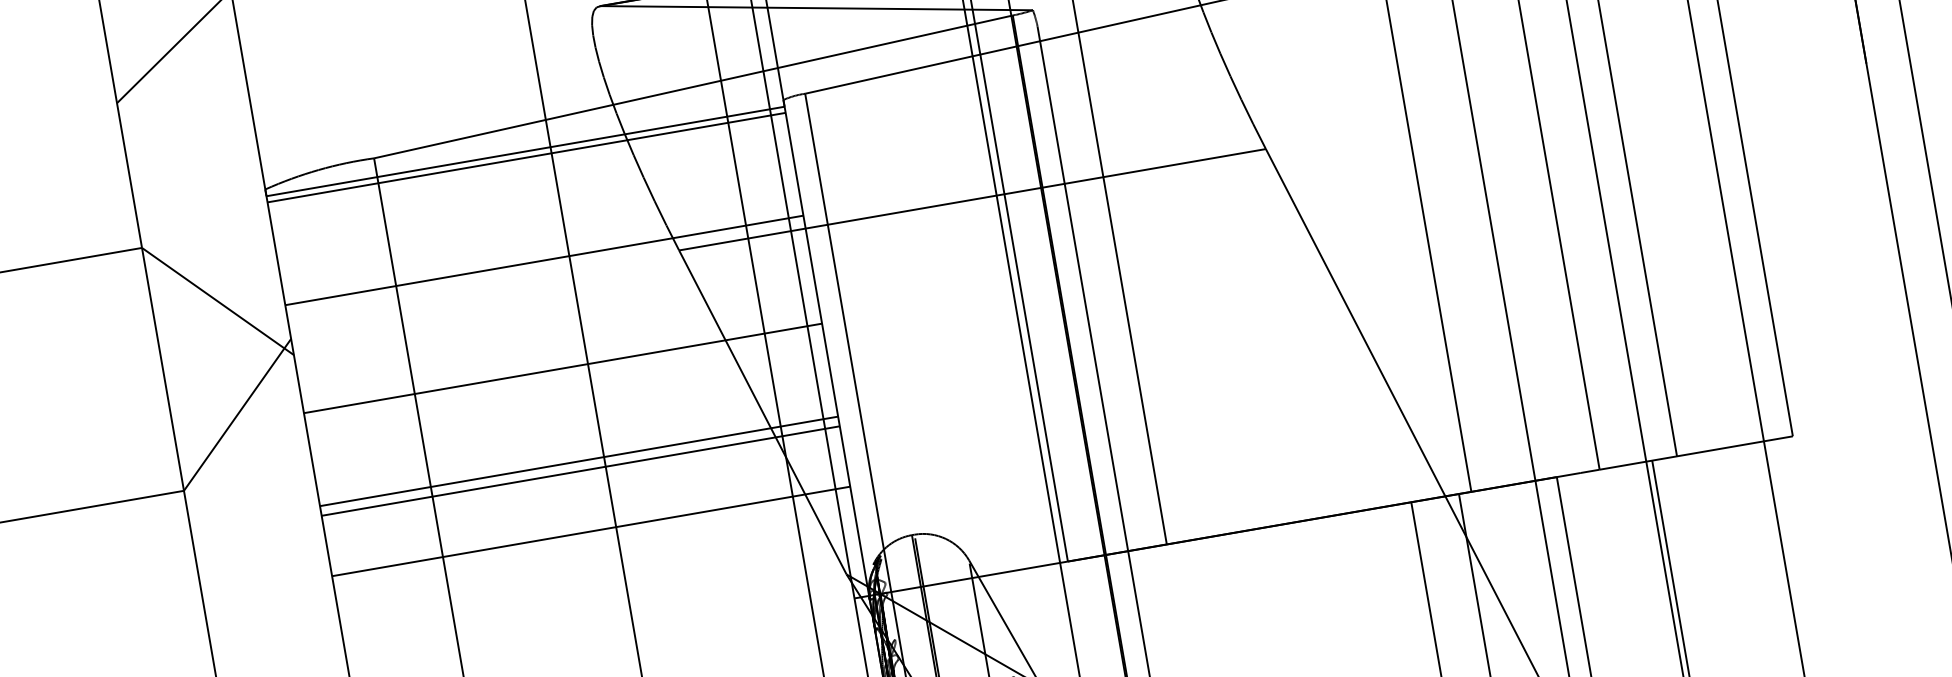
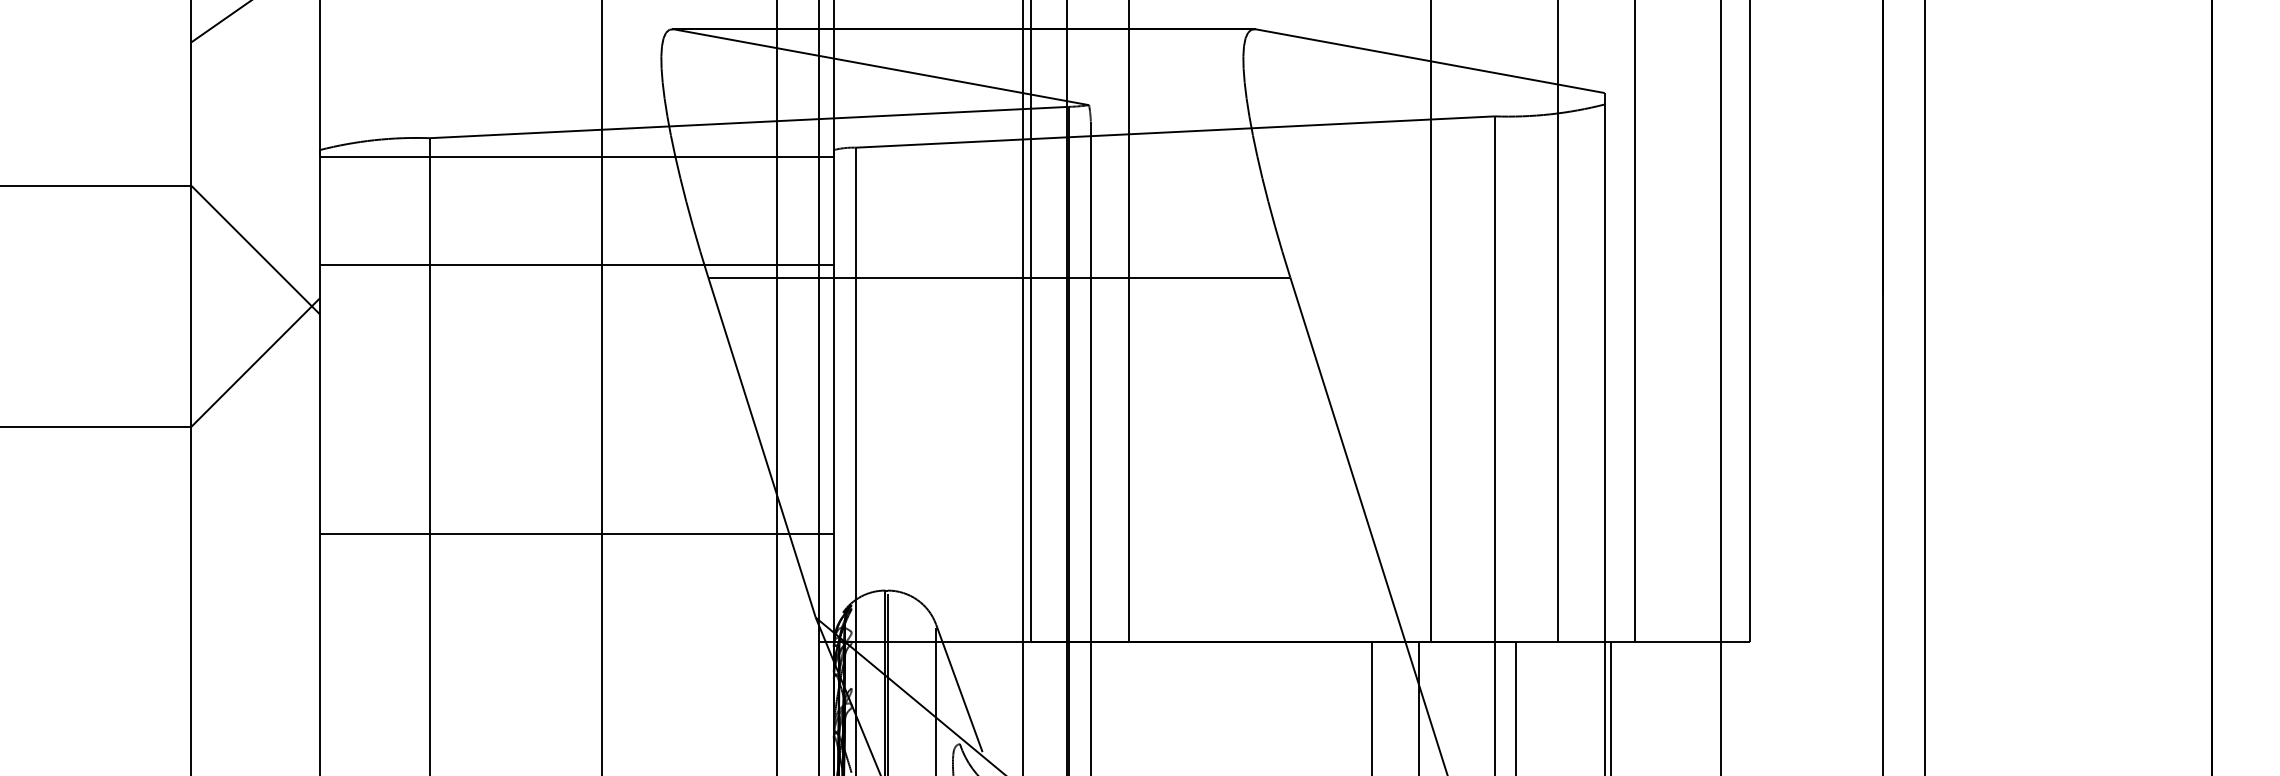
line: (526, 157) -> (576, 162), removed
line: (562, 368) -> (576, 371), removed
line: (578, 461) -> (576, 464), removed
line: (580, 470) -> (576, 473), removed

